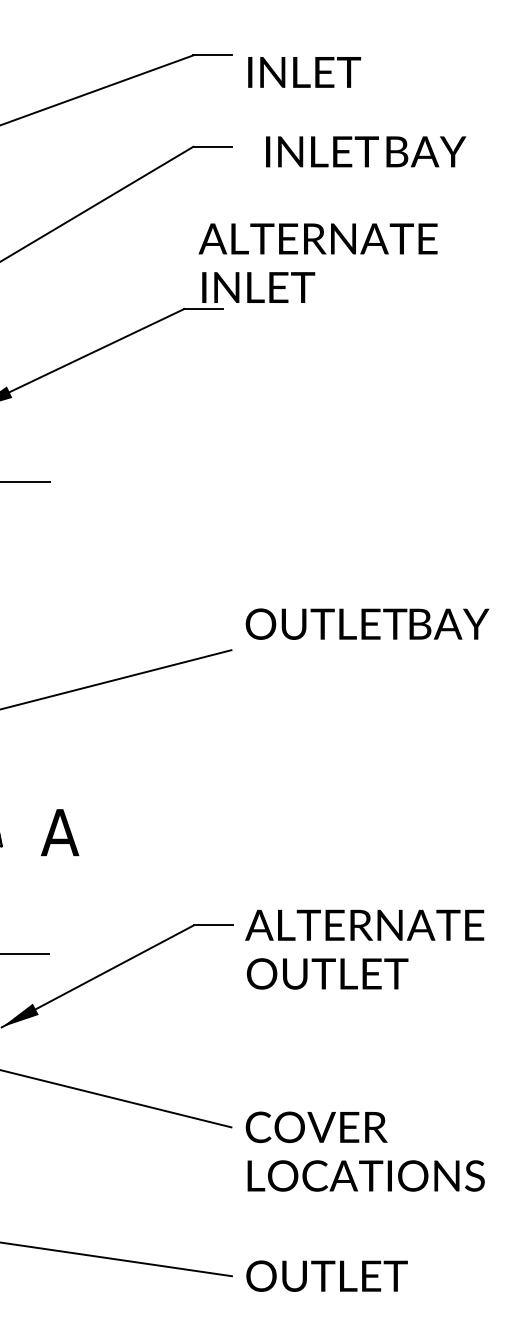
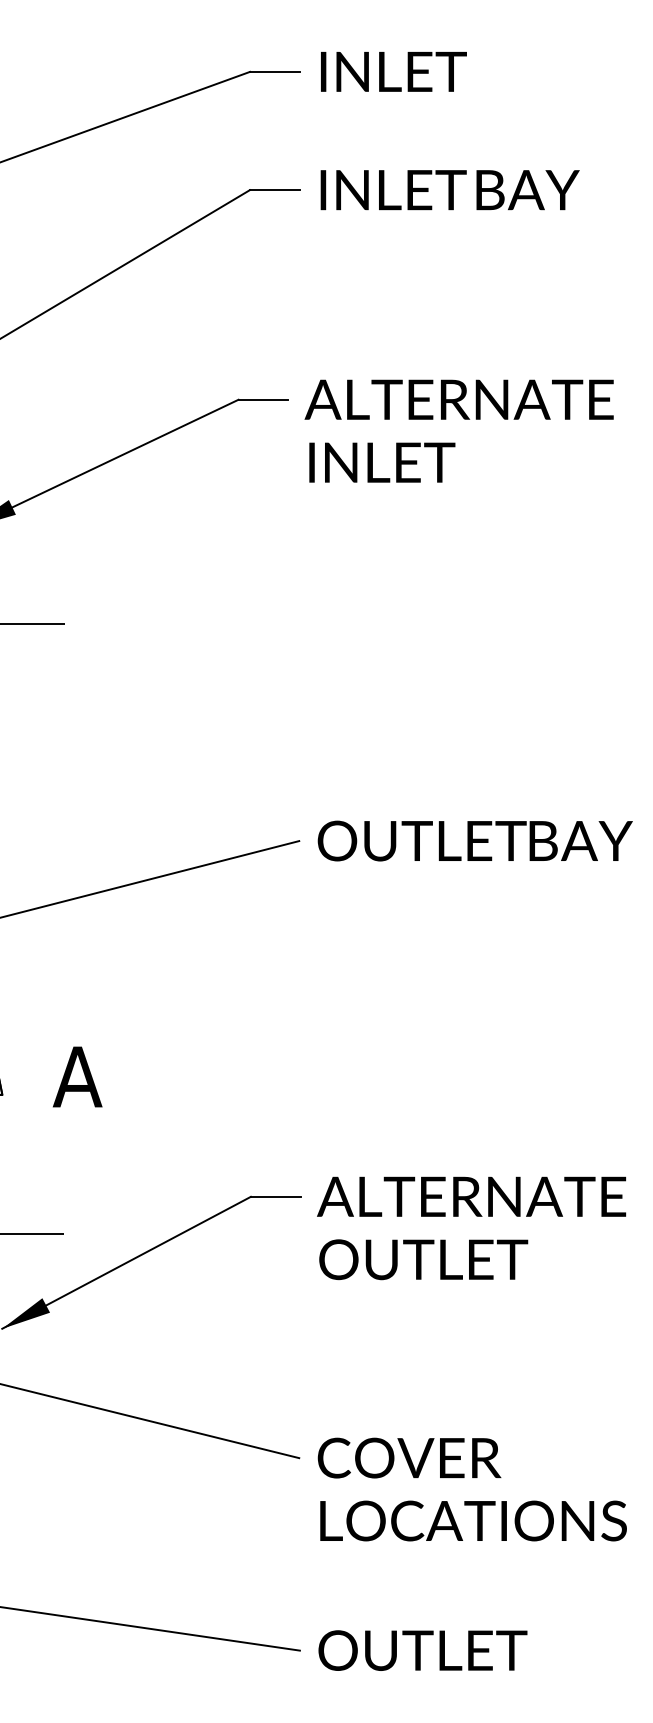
text: (304, 72) -> (393, 72), moved
text: (366, 151) -> (450, 189), moved
text: (317, 262) -> (458, 430), moved
text: (367, 623) -> (475, 840), moved

